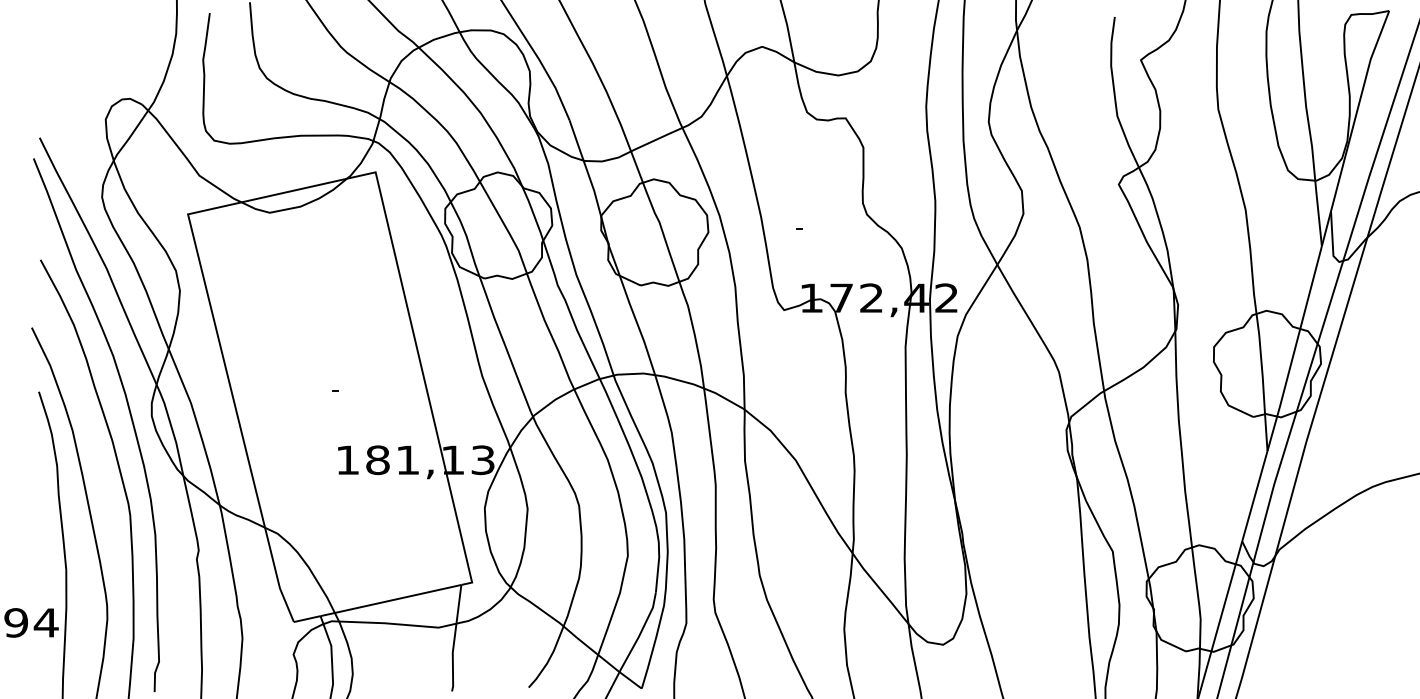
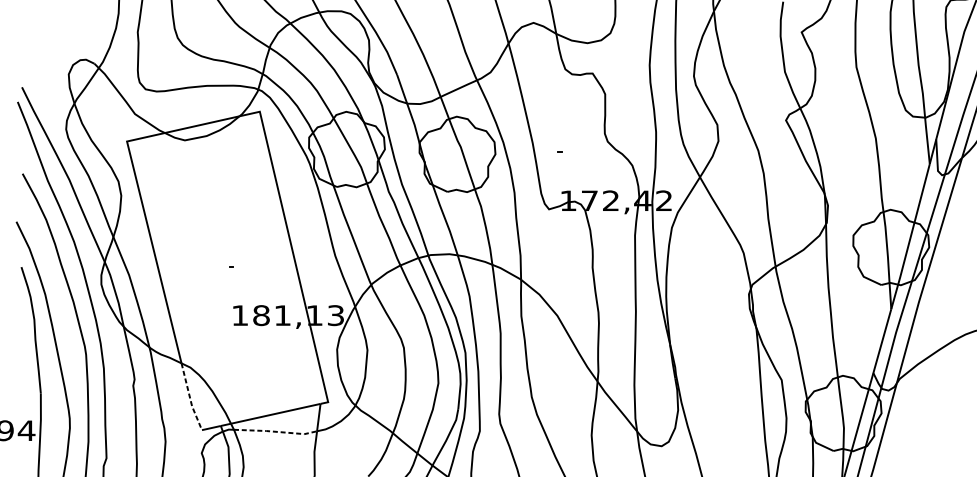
line: (277, 576) -> (190, 397), solid -> dashed
line: (398, 624) -> (276, 431), solid -> dashed

